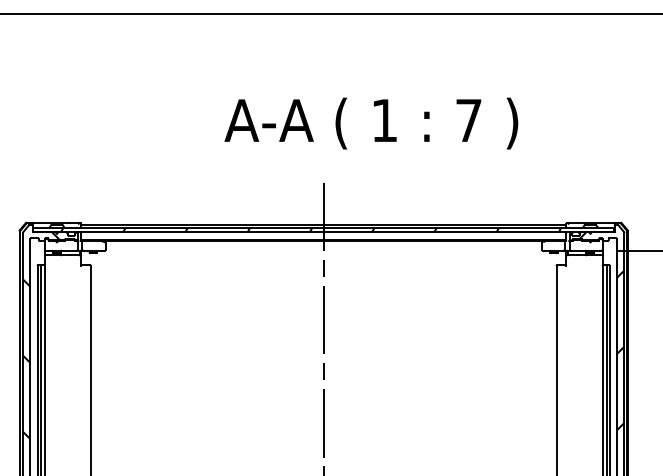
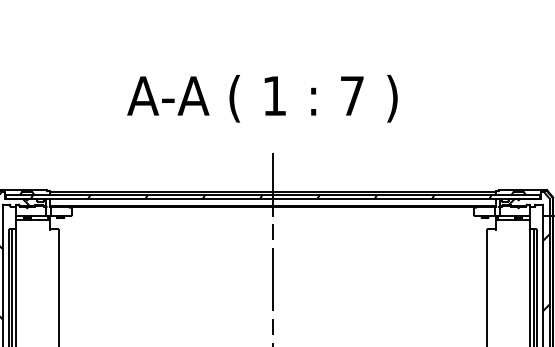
text: (371, 123) -> (262, 98), moved

